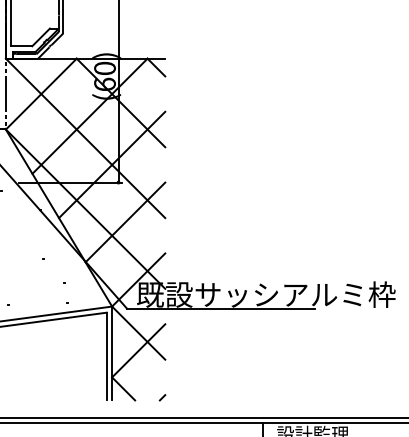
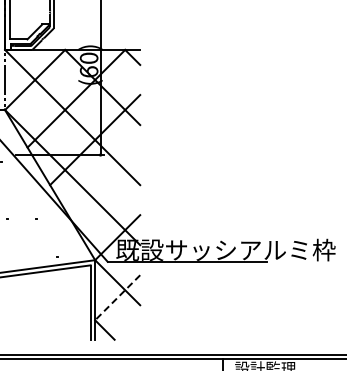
line: (125, 222) -> (106, 188), removed
line: (138, 350) -> (117, 297), solid -> dashed
line: (162, 397) -> (137, 337), removed

